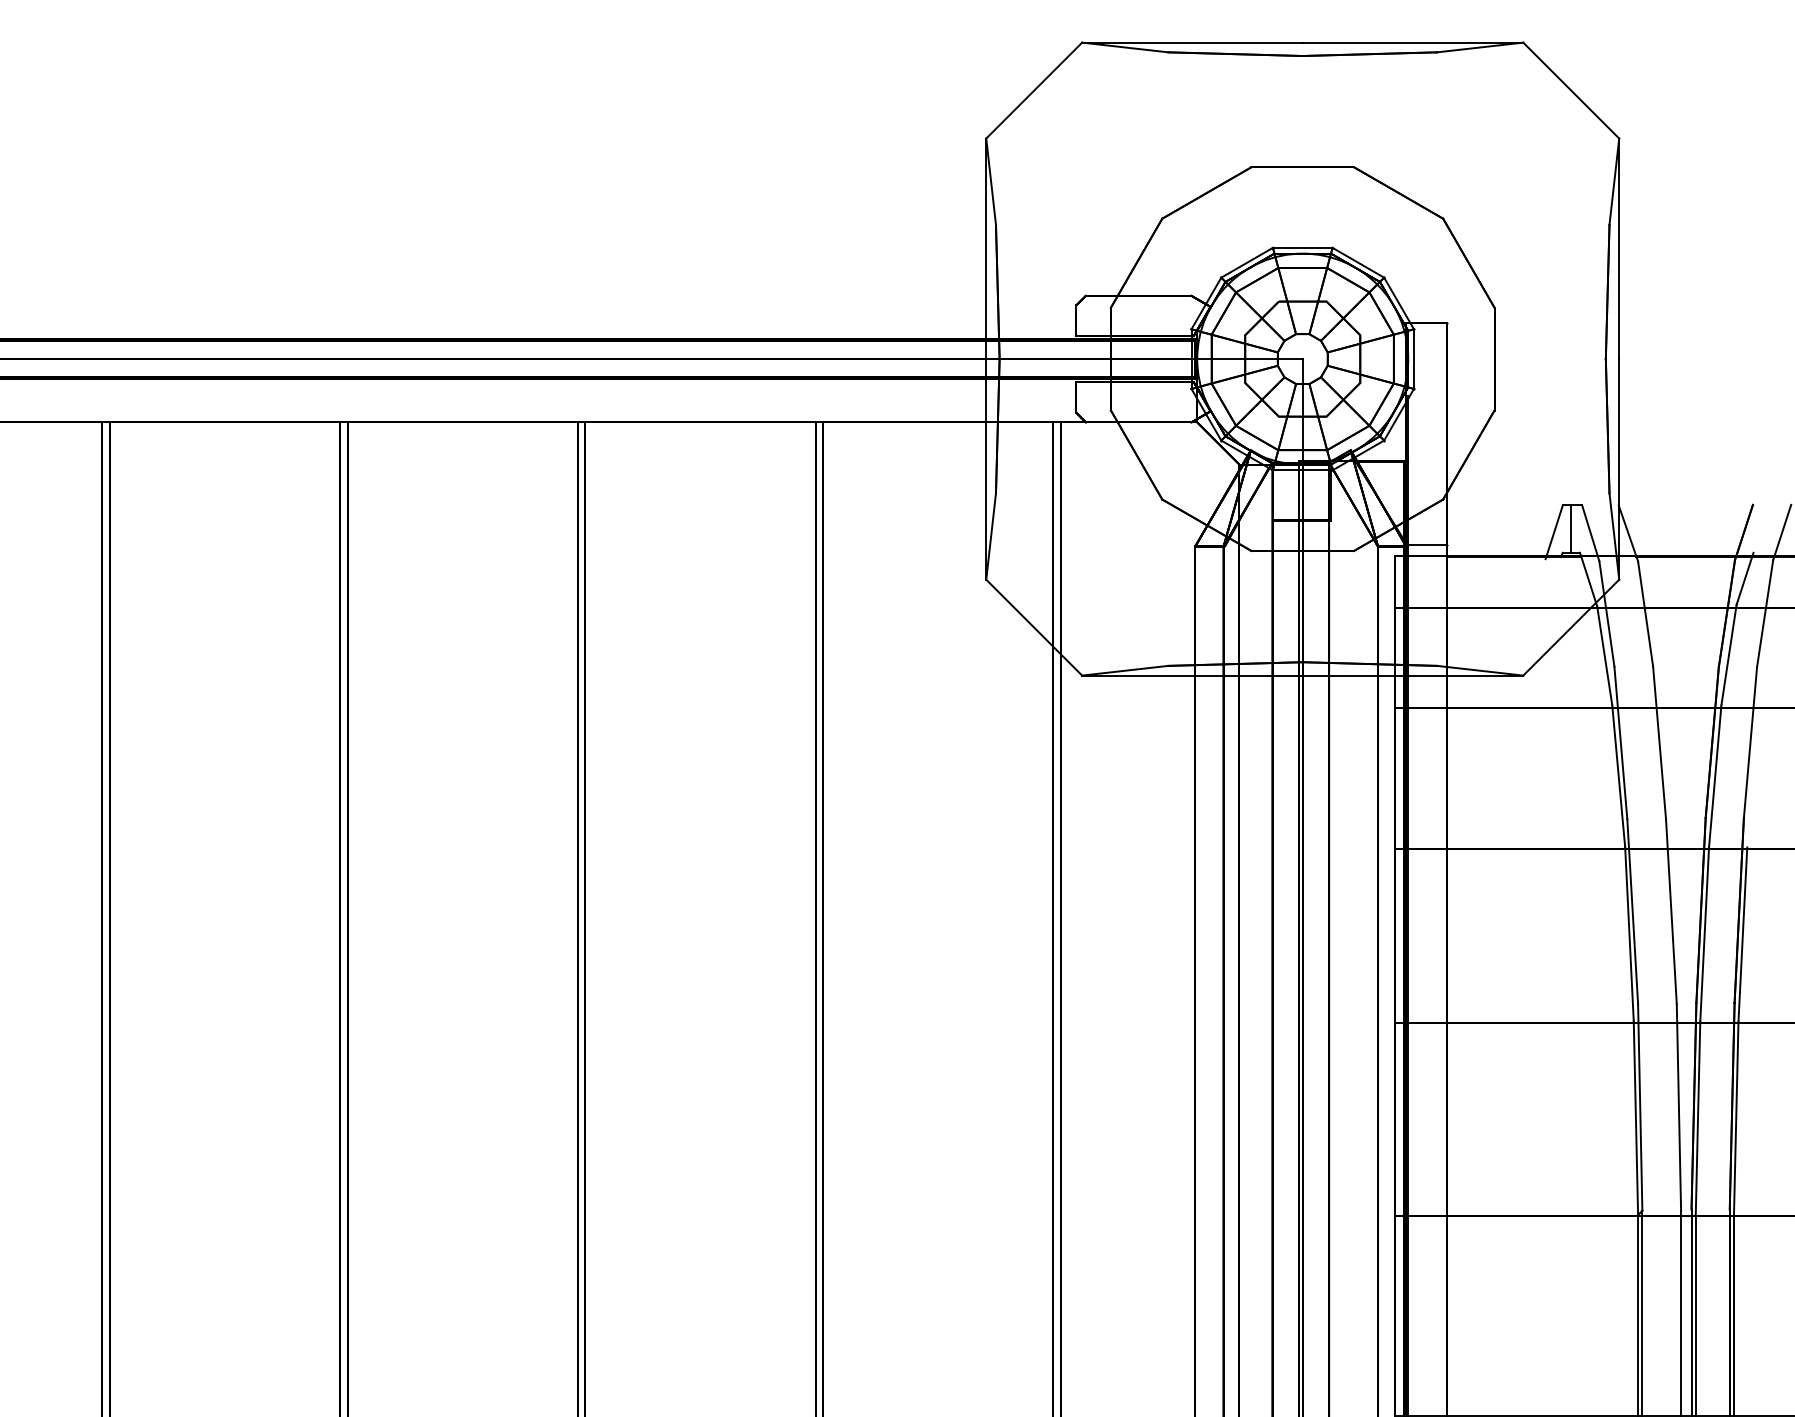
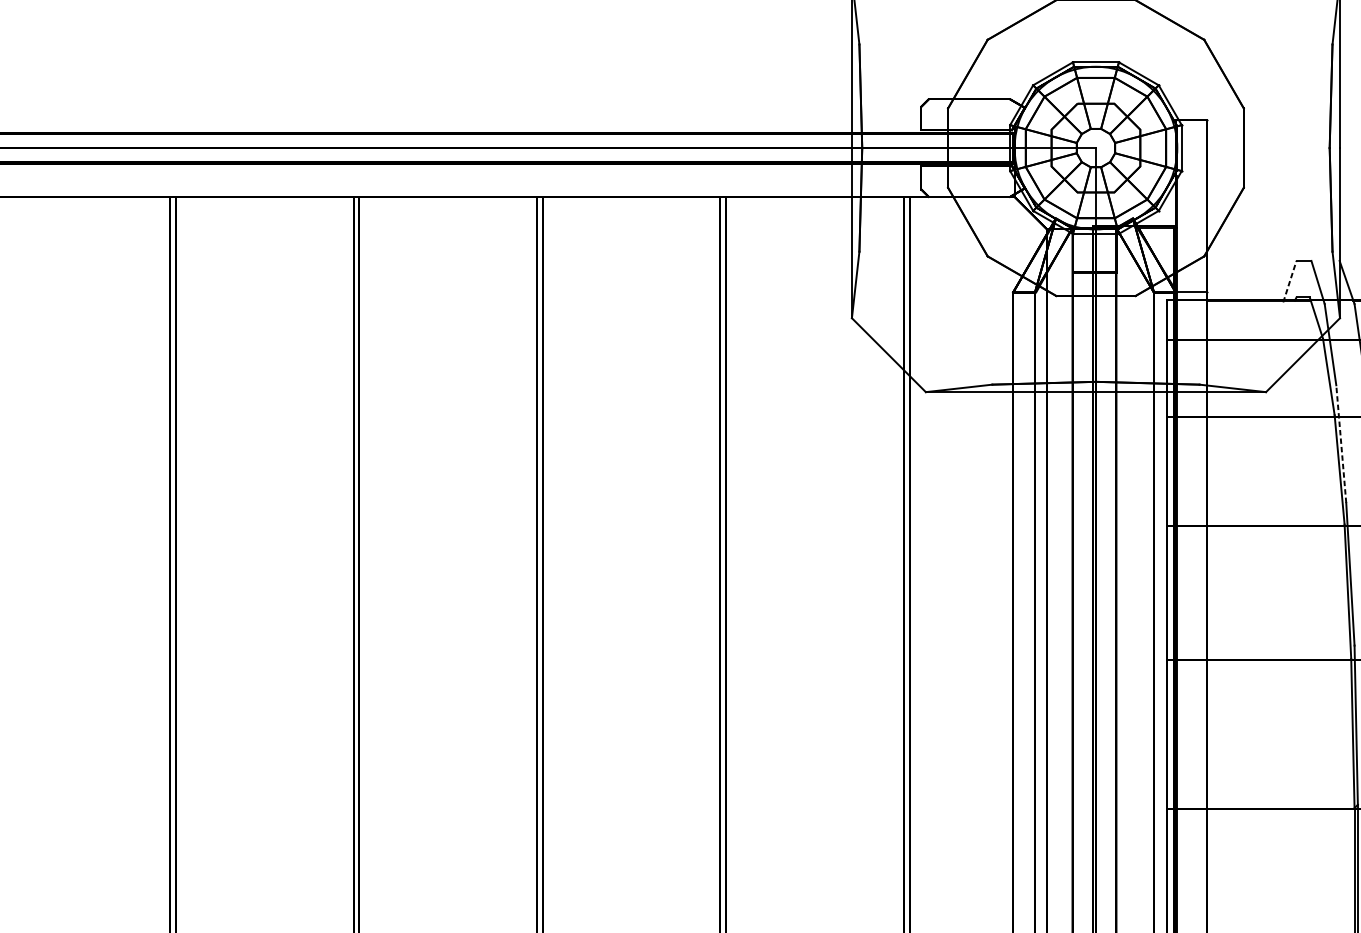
line: (1571, 528) -> (1303, 278), removed
line: (1554, 531) -> (1290, 281), solid -> dashed
line: (1620, 743) -> (1340, 444), solid -> dashed

